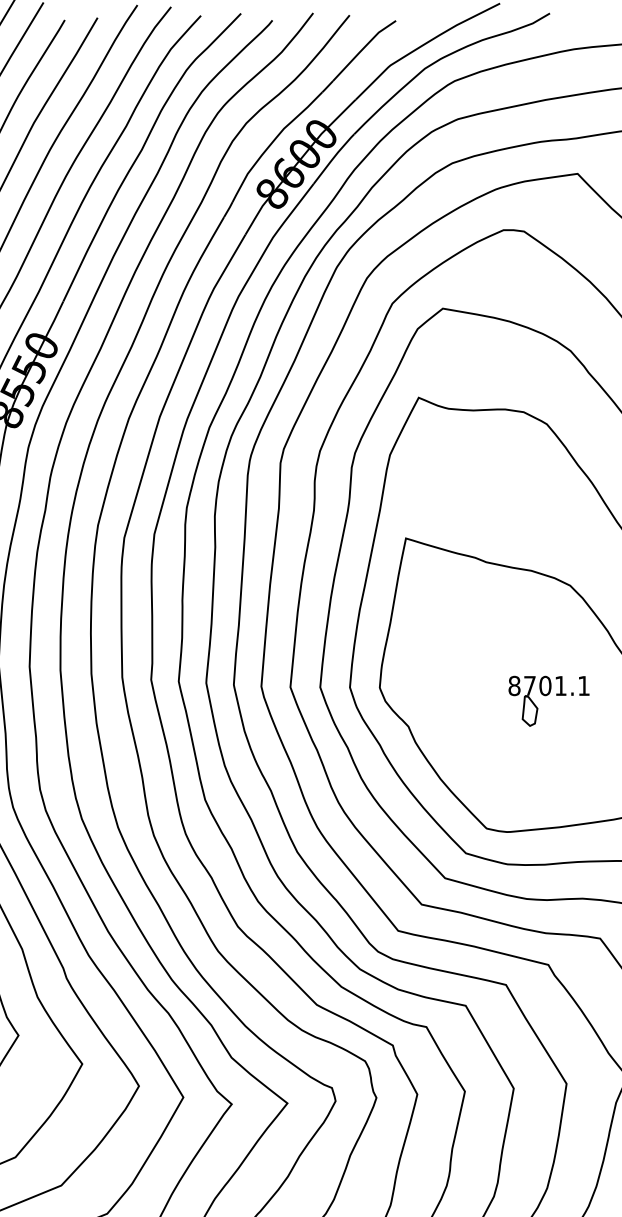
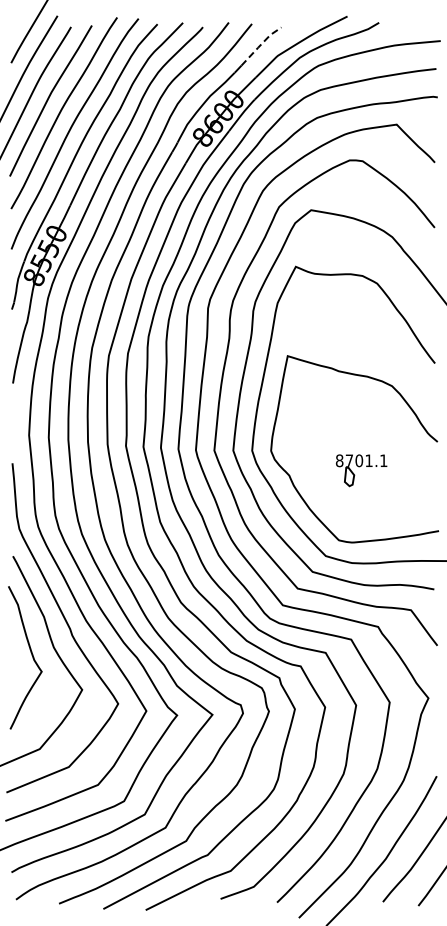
line: (363, 47) -> (260, 44), solid -> dashed
part: (548, 701) -> (361, 470), moved

